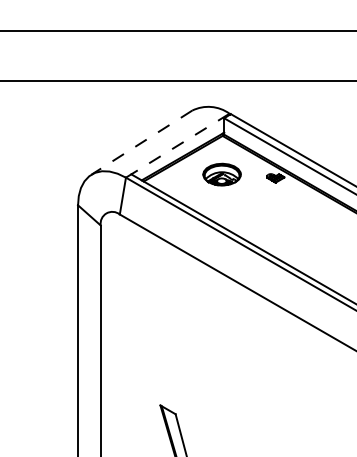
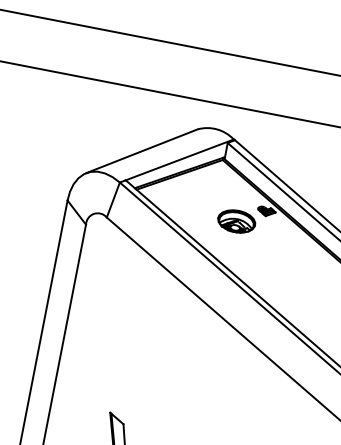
line: (141, 142) -> (141, 150), dashed -> solid
line: (180, 144) -> (179, 160), dashed -> solid
part: (221, 174) -> (236, 221), moved

